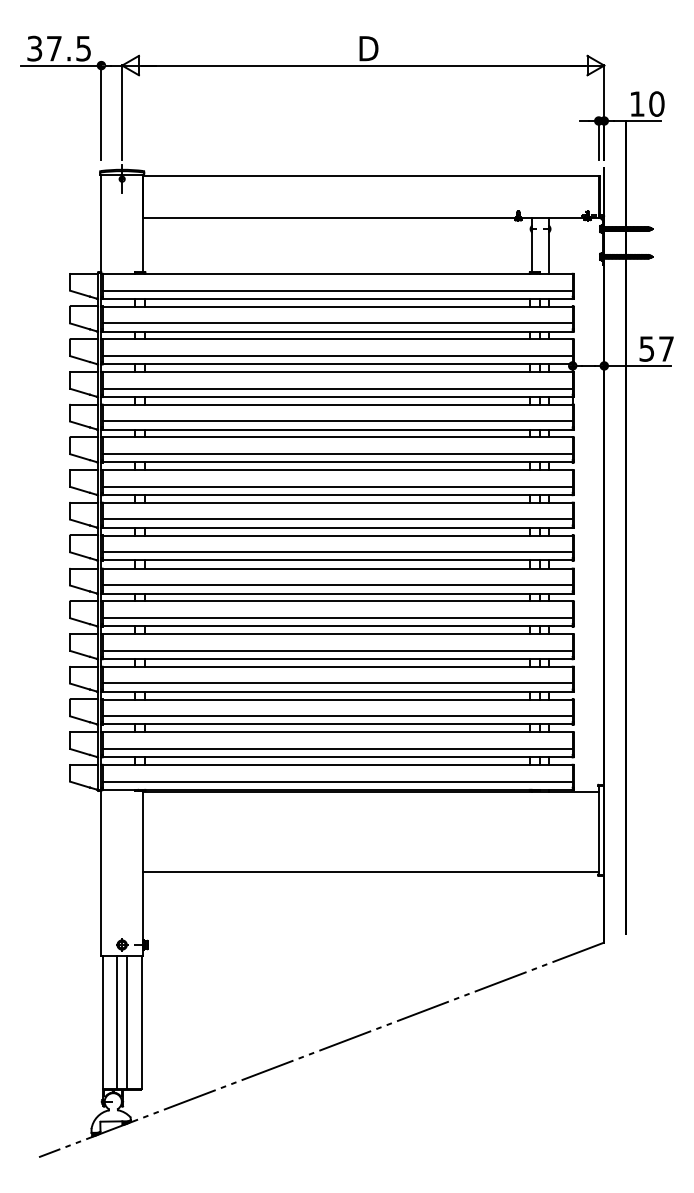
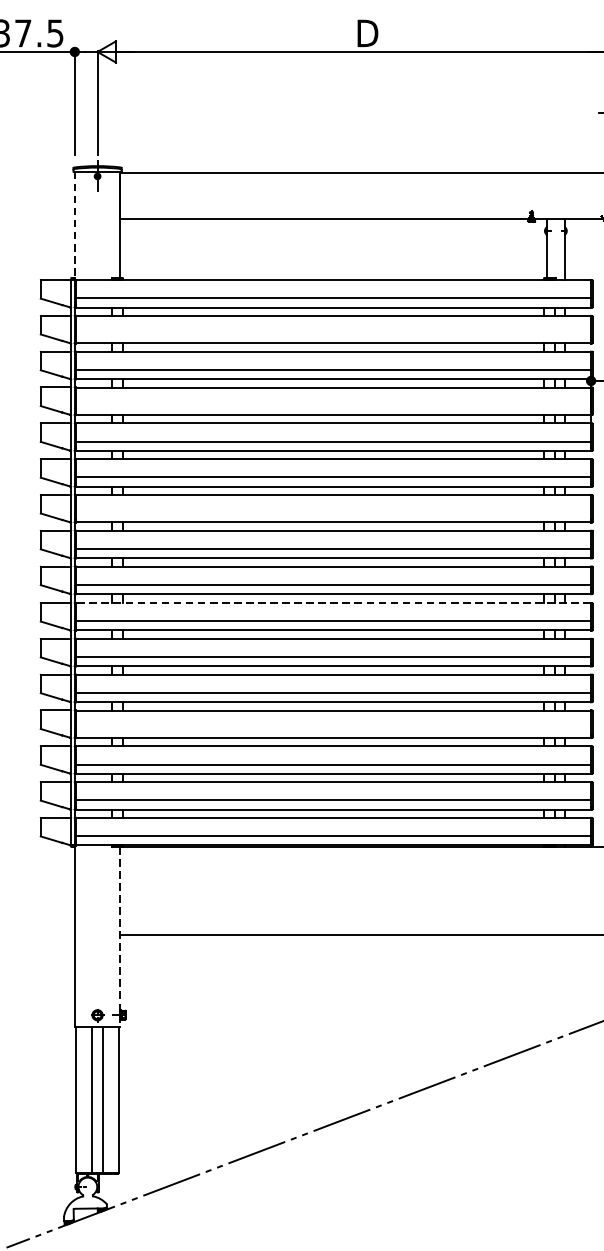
line: (101, 224) -> (74, 226), solid -> dashed
line: (337, 323) -> (333, 334), removed
line: (337, 388) -> (333, 405), removed
line: (337, 486) -> (333, 513), removed
line: (337, 568) -> (333, 602), solid -> dashed
line: (337, 683) -> (333, 728), removed
line: (142, 874) -> (119, 938), solid -> dashed

